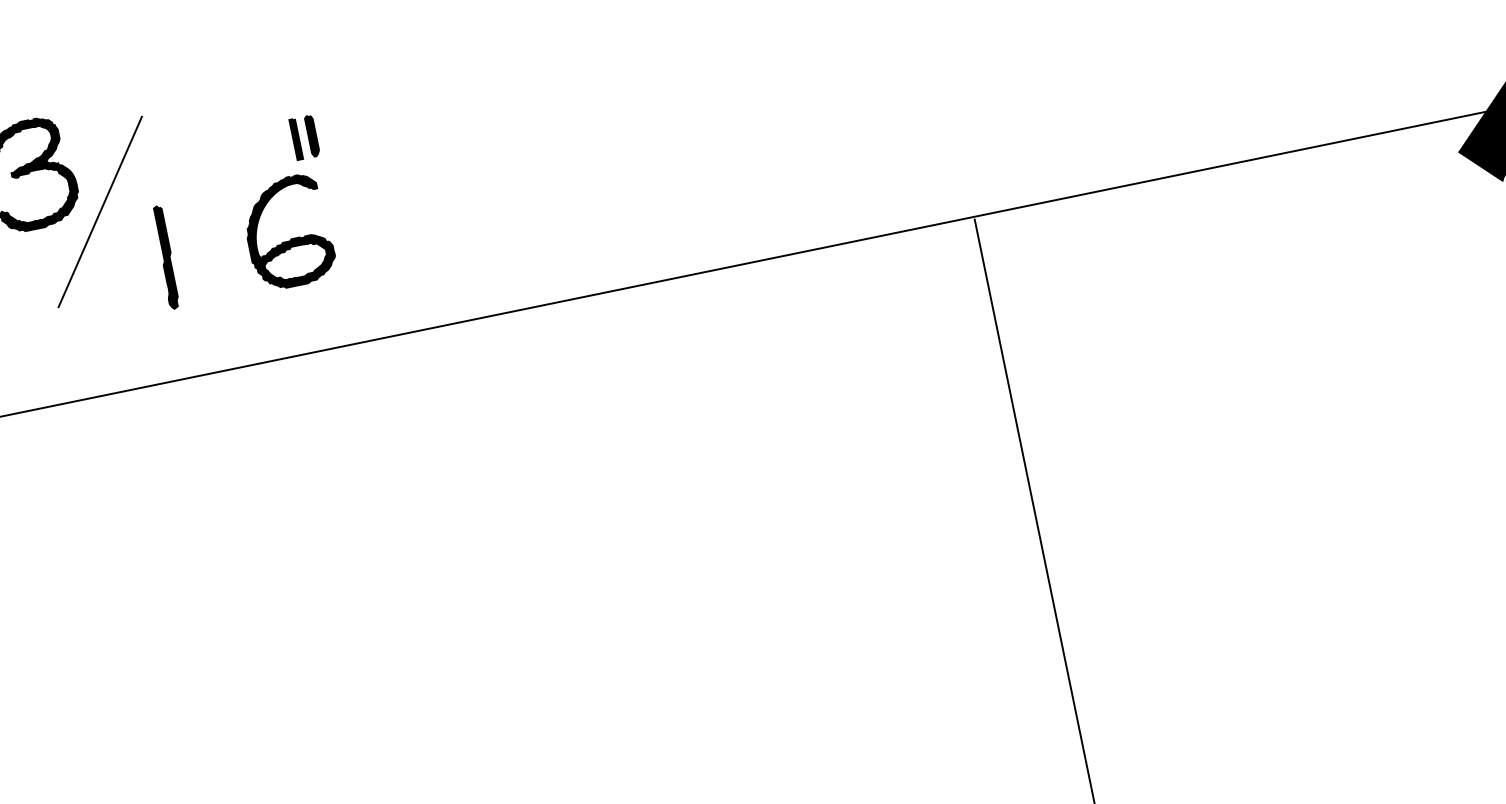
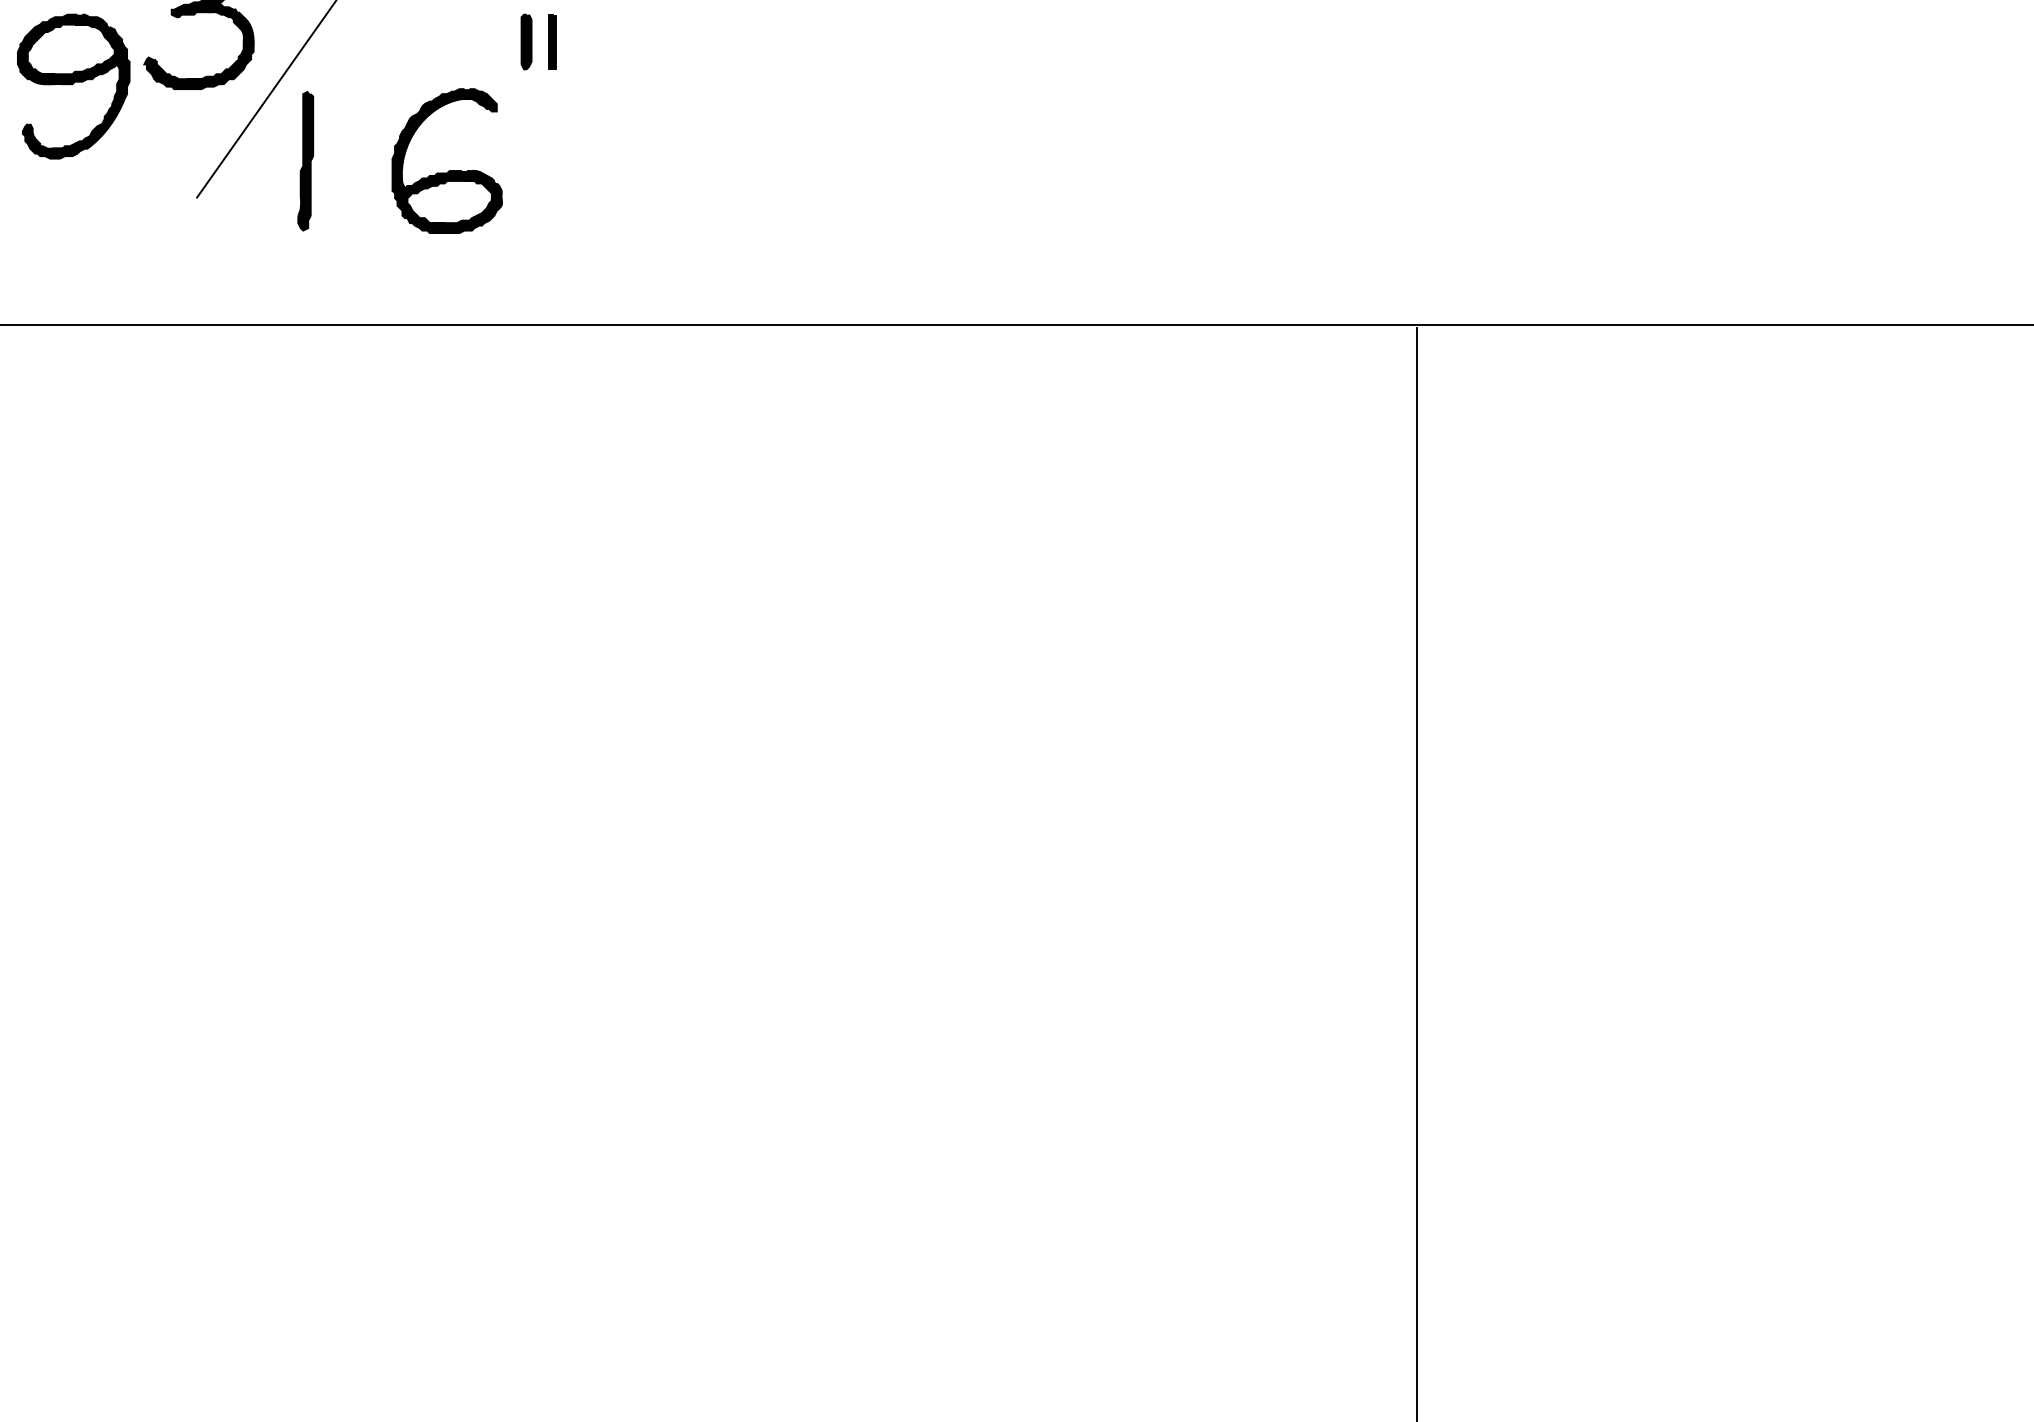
part: (312, 135) -> (526, 41), moved
part: (290, 239) -> (448, 170), moved
part: (165, 257) -> (305, 161), moved

